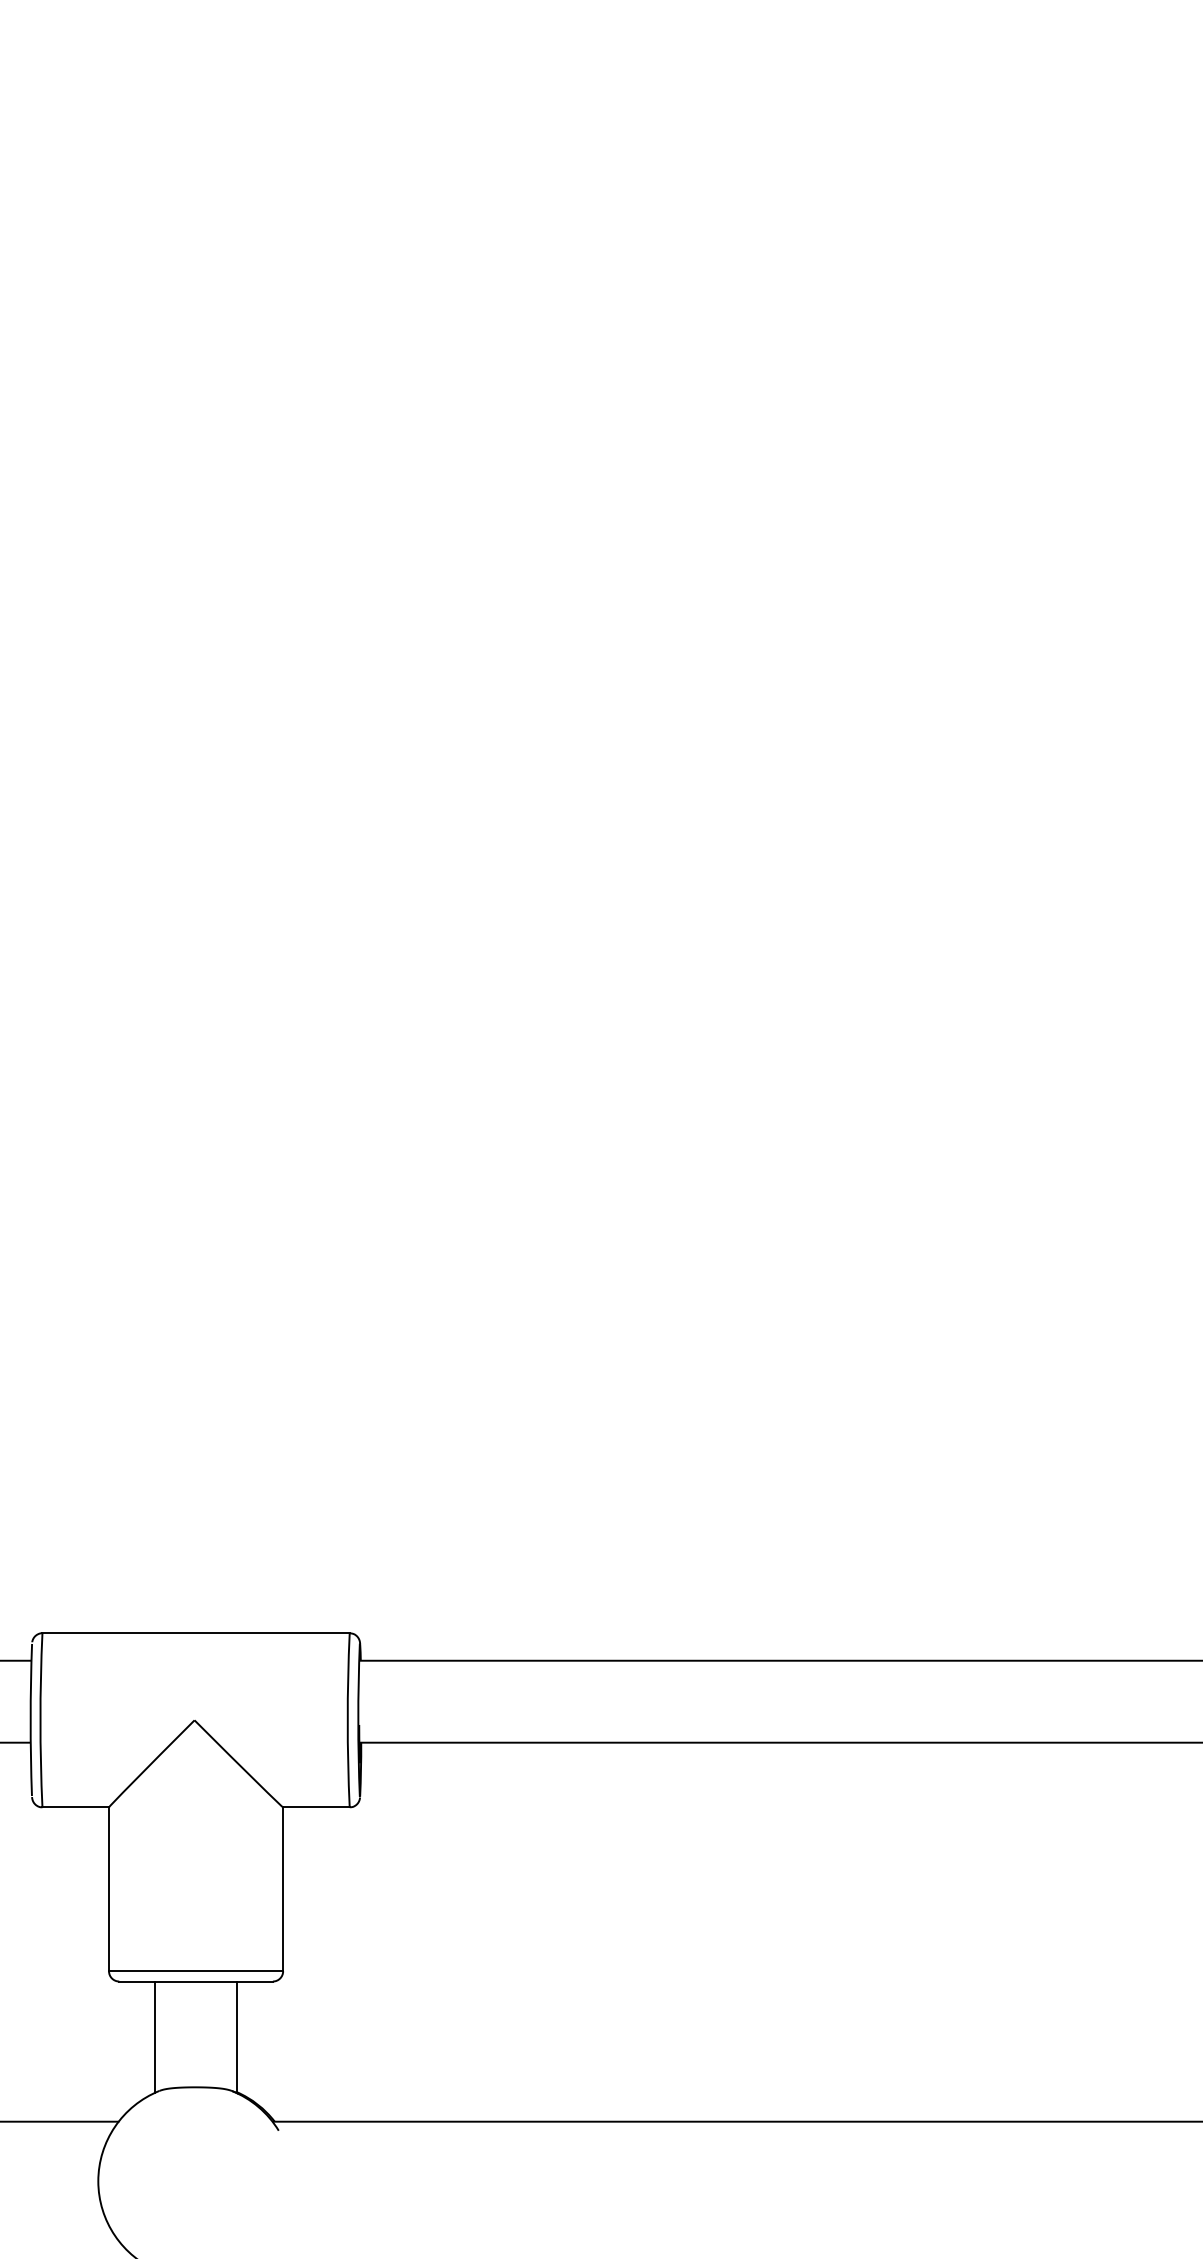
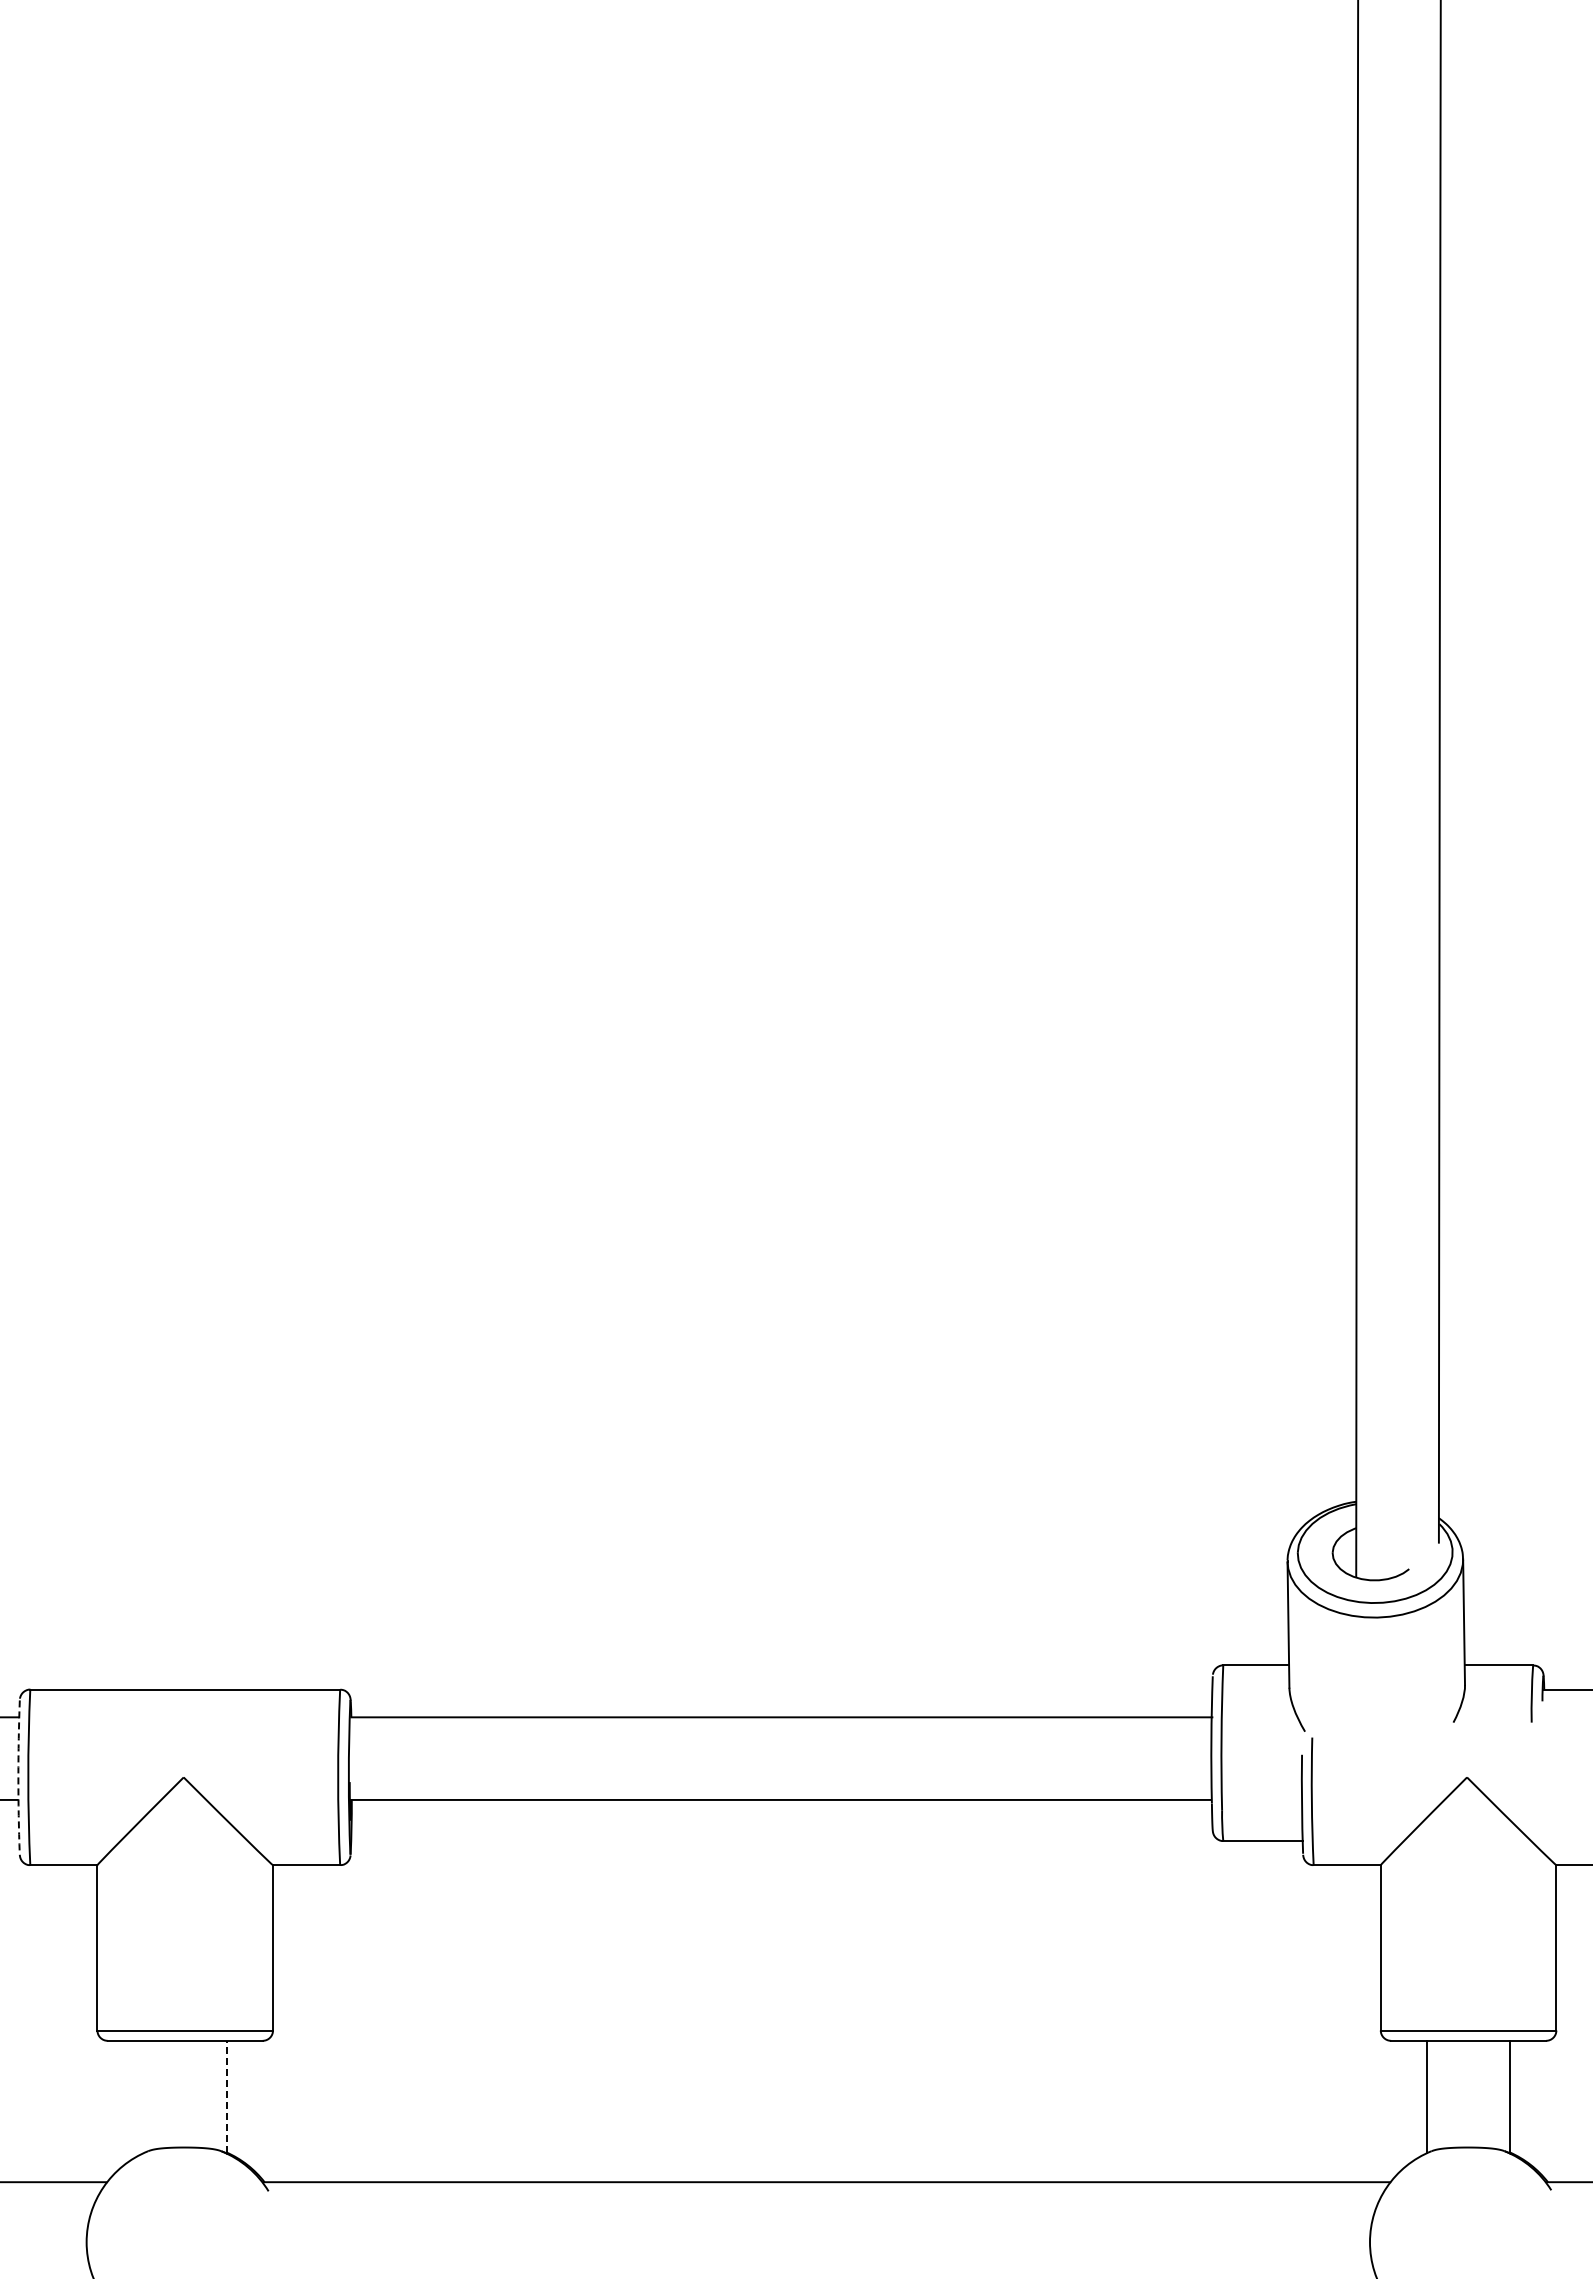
arc: (30, 1720) -> (18, 1777), solid -> dashed
line: (154, 2036) -> (143, 2096), removed
line: (237, 2036) -> (226, 2096), solid -> dashed

